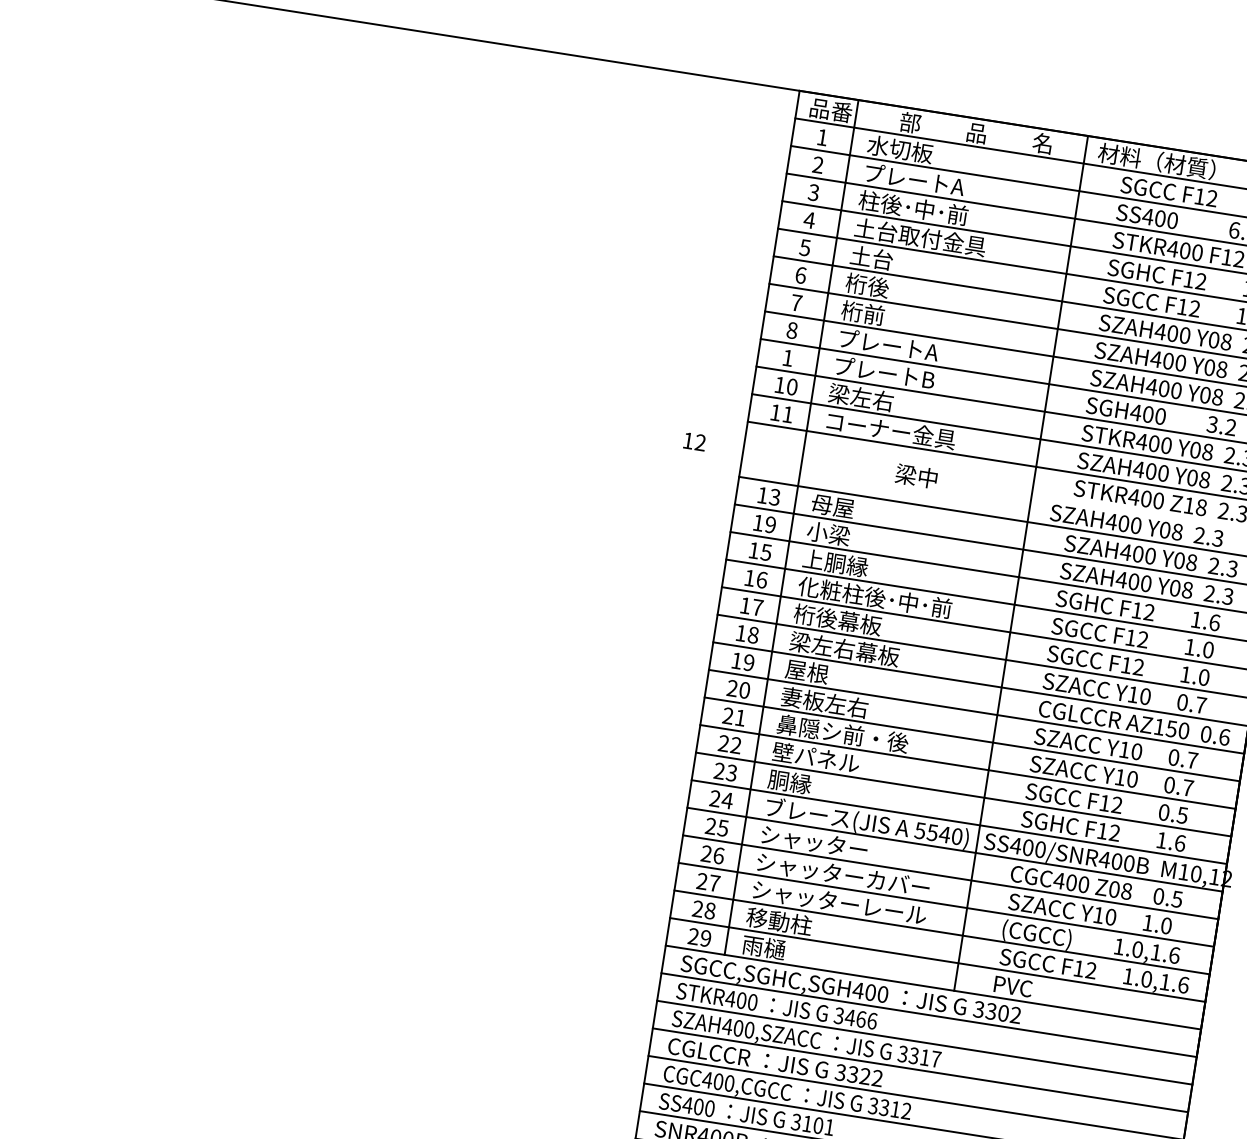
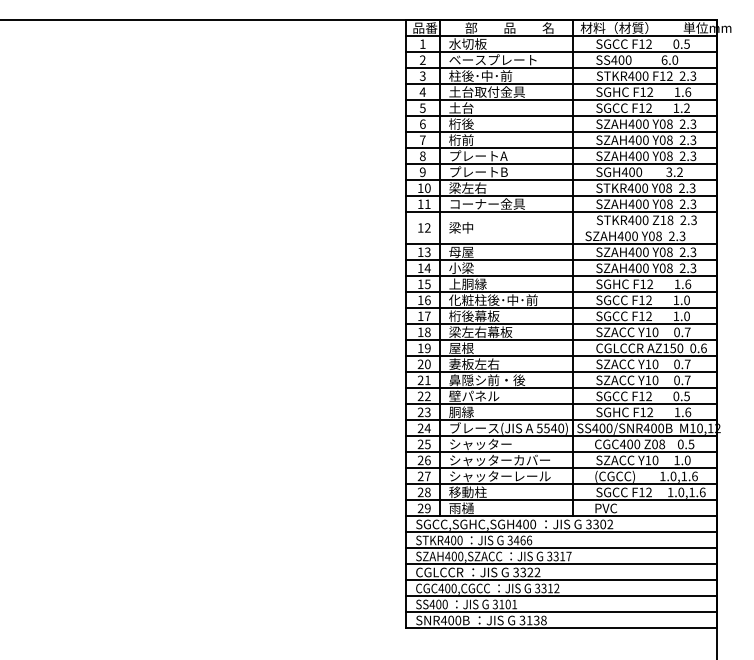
text: (938, 182) -> (492, 59), プレートA -> ベースプレート
text: (787, 358) -> (422, 172), 1 -> 9
text: (694, 441) -> (424, 227), moved
text: (917, 475) -> (461, 227), moved
text: (770, 525) -> (427, 268), 19 -> 14

